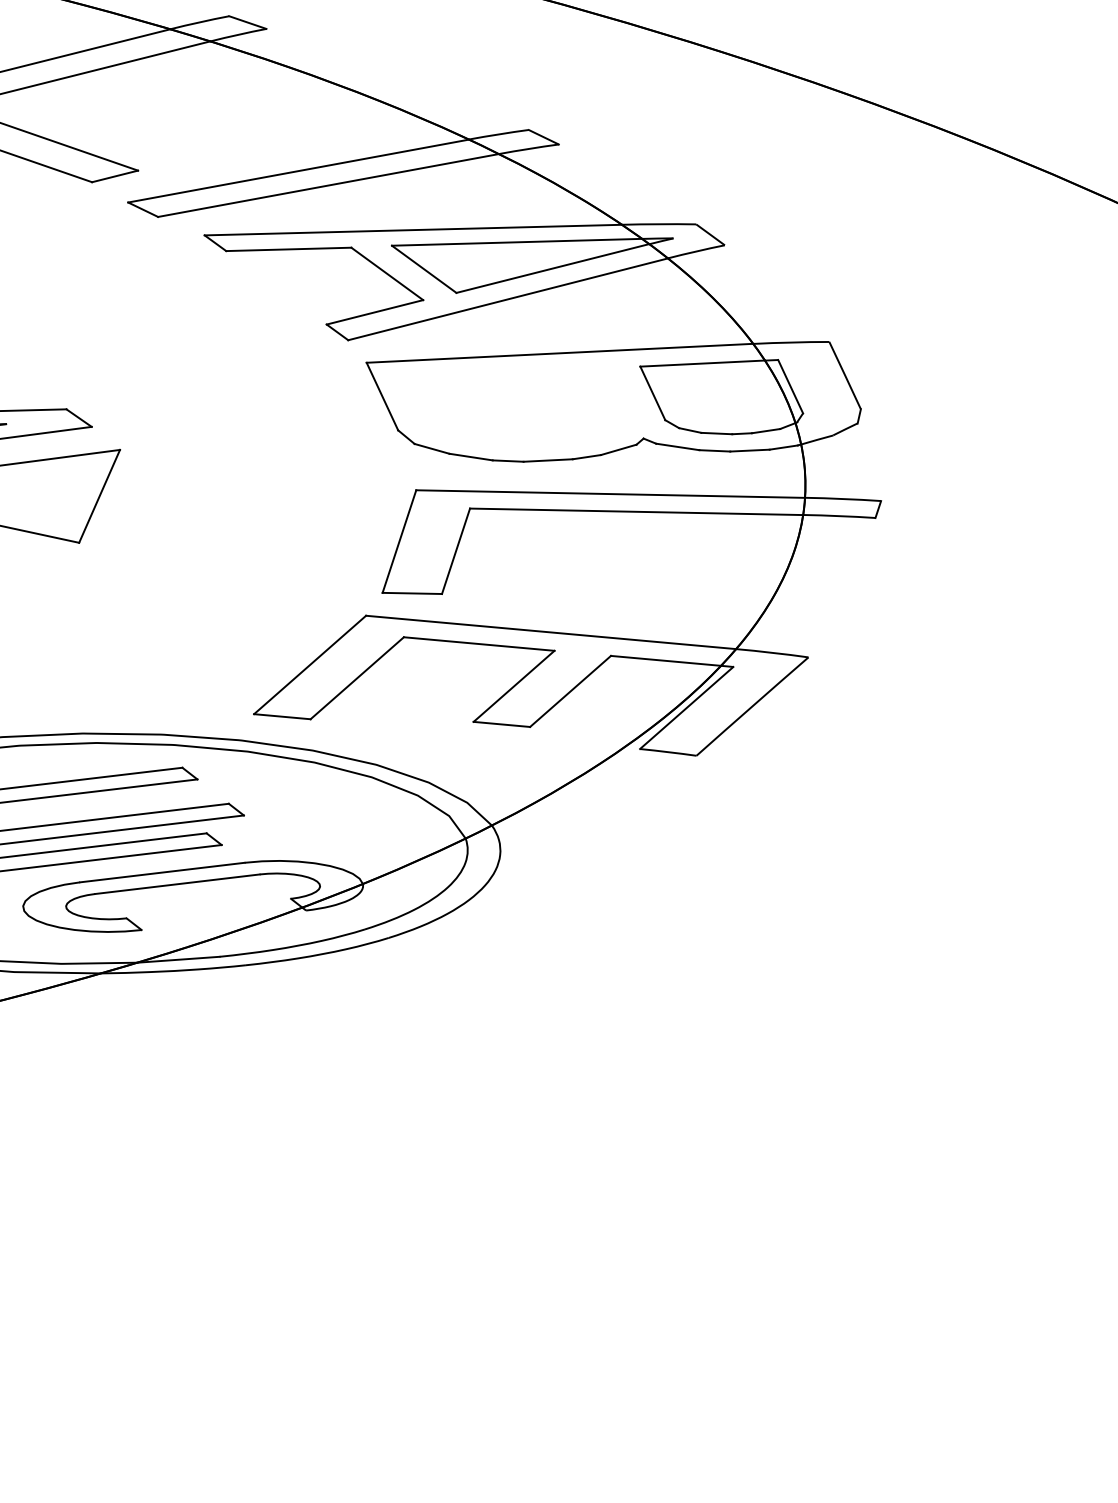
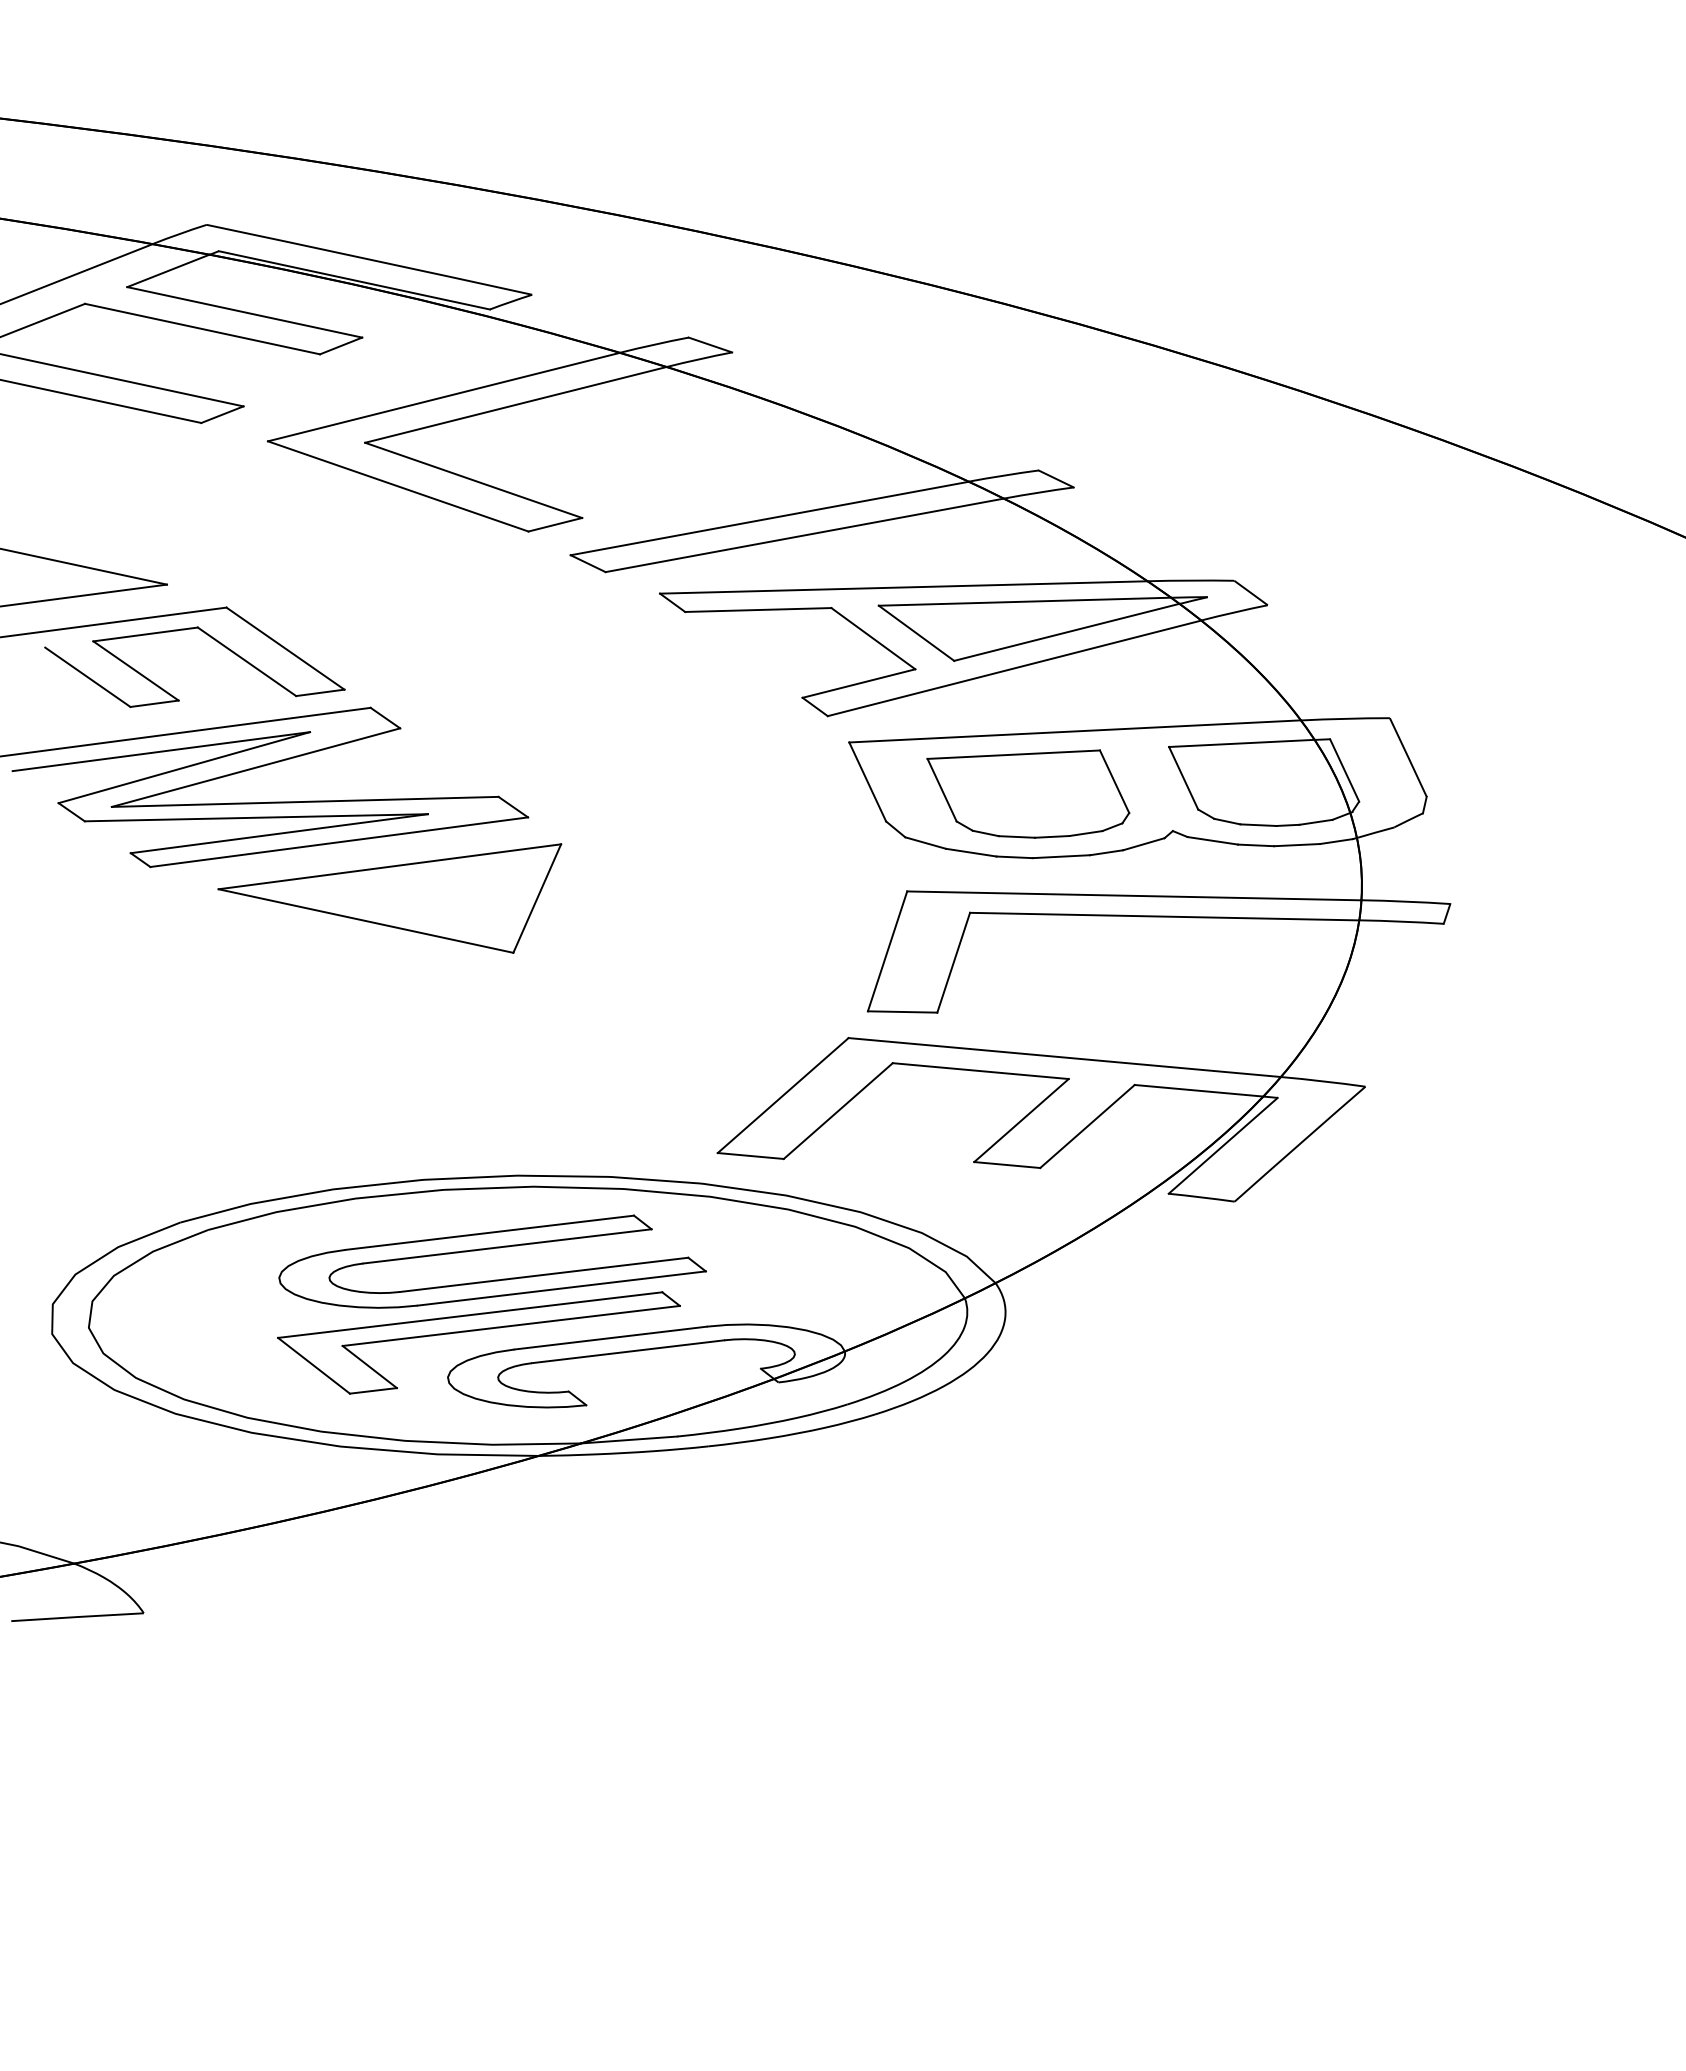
part: (520, 406) -> (1028, 793), added

